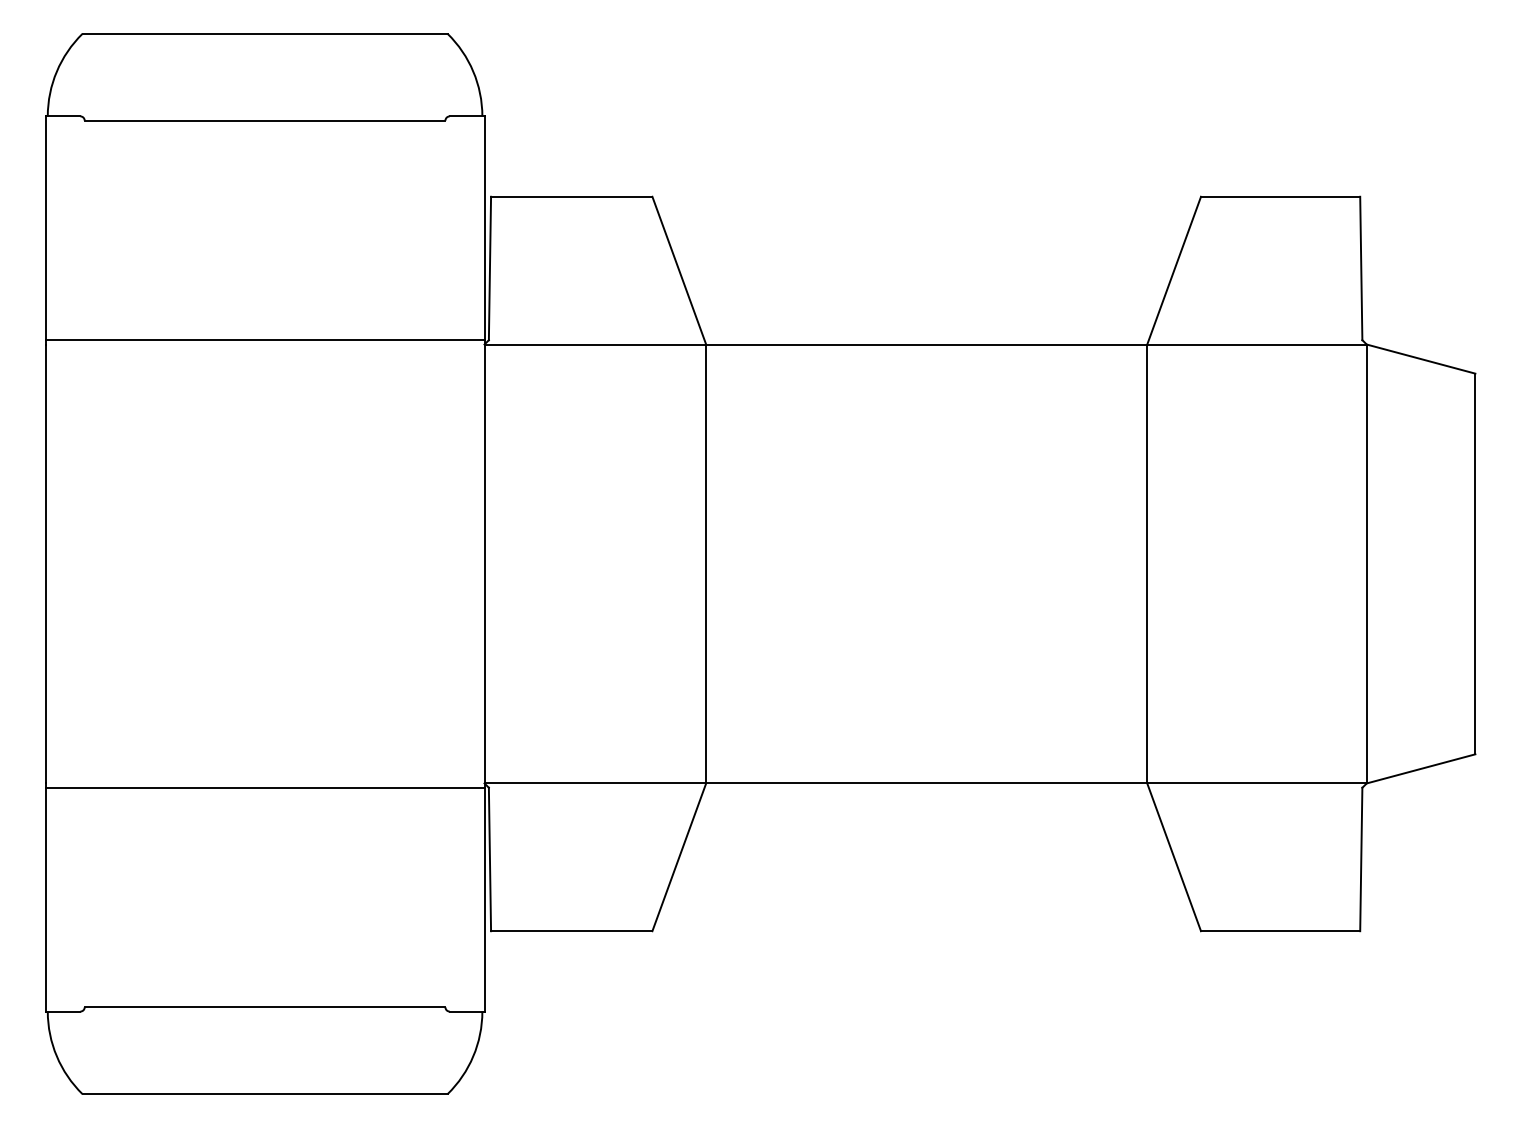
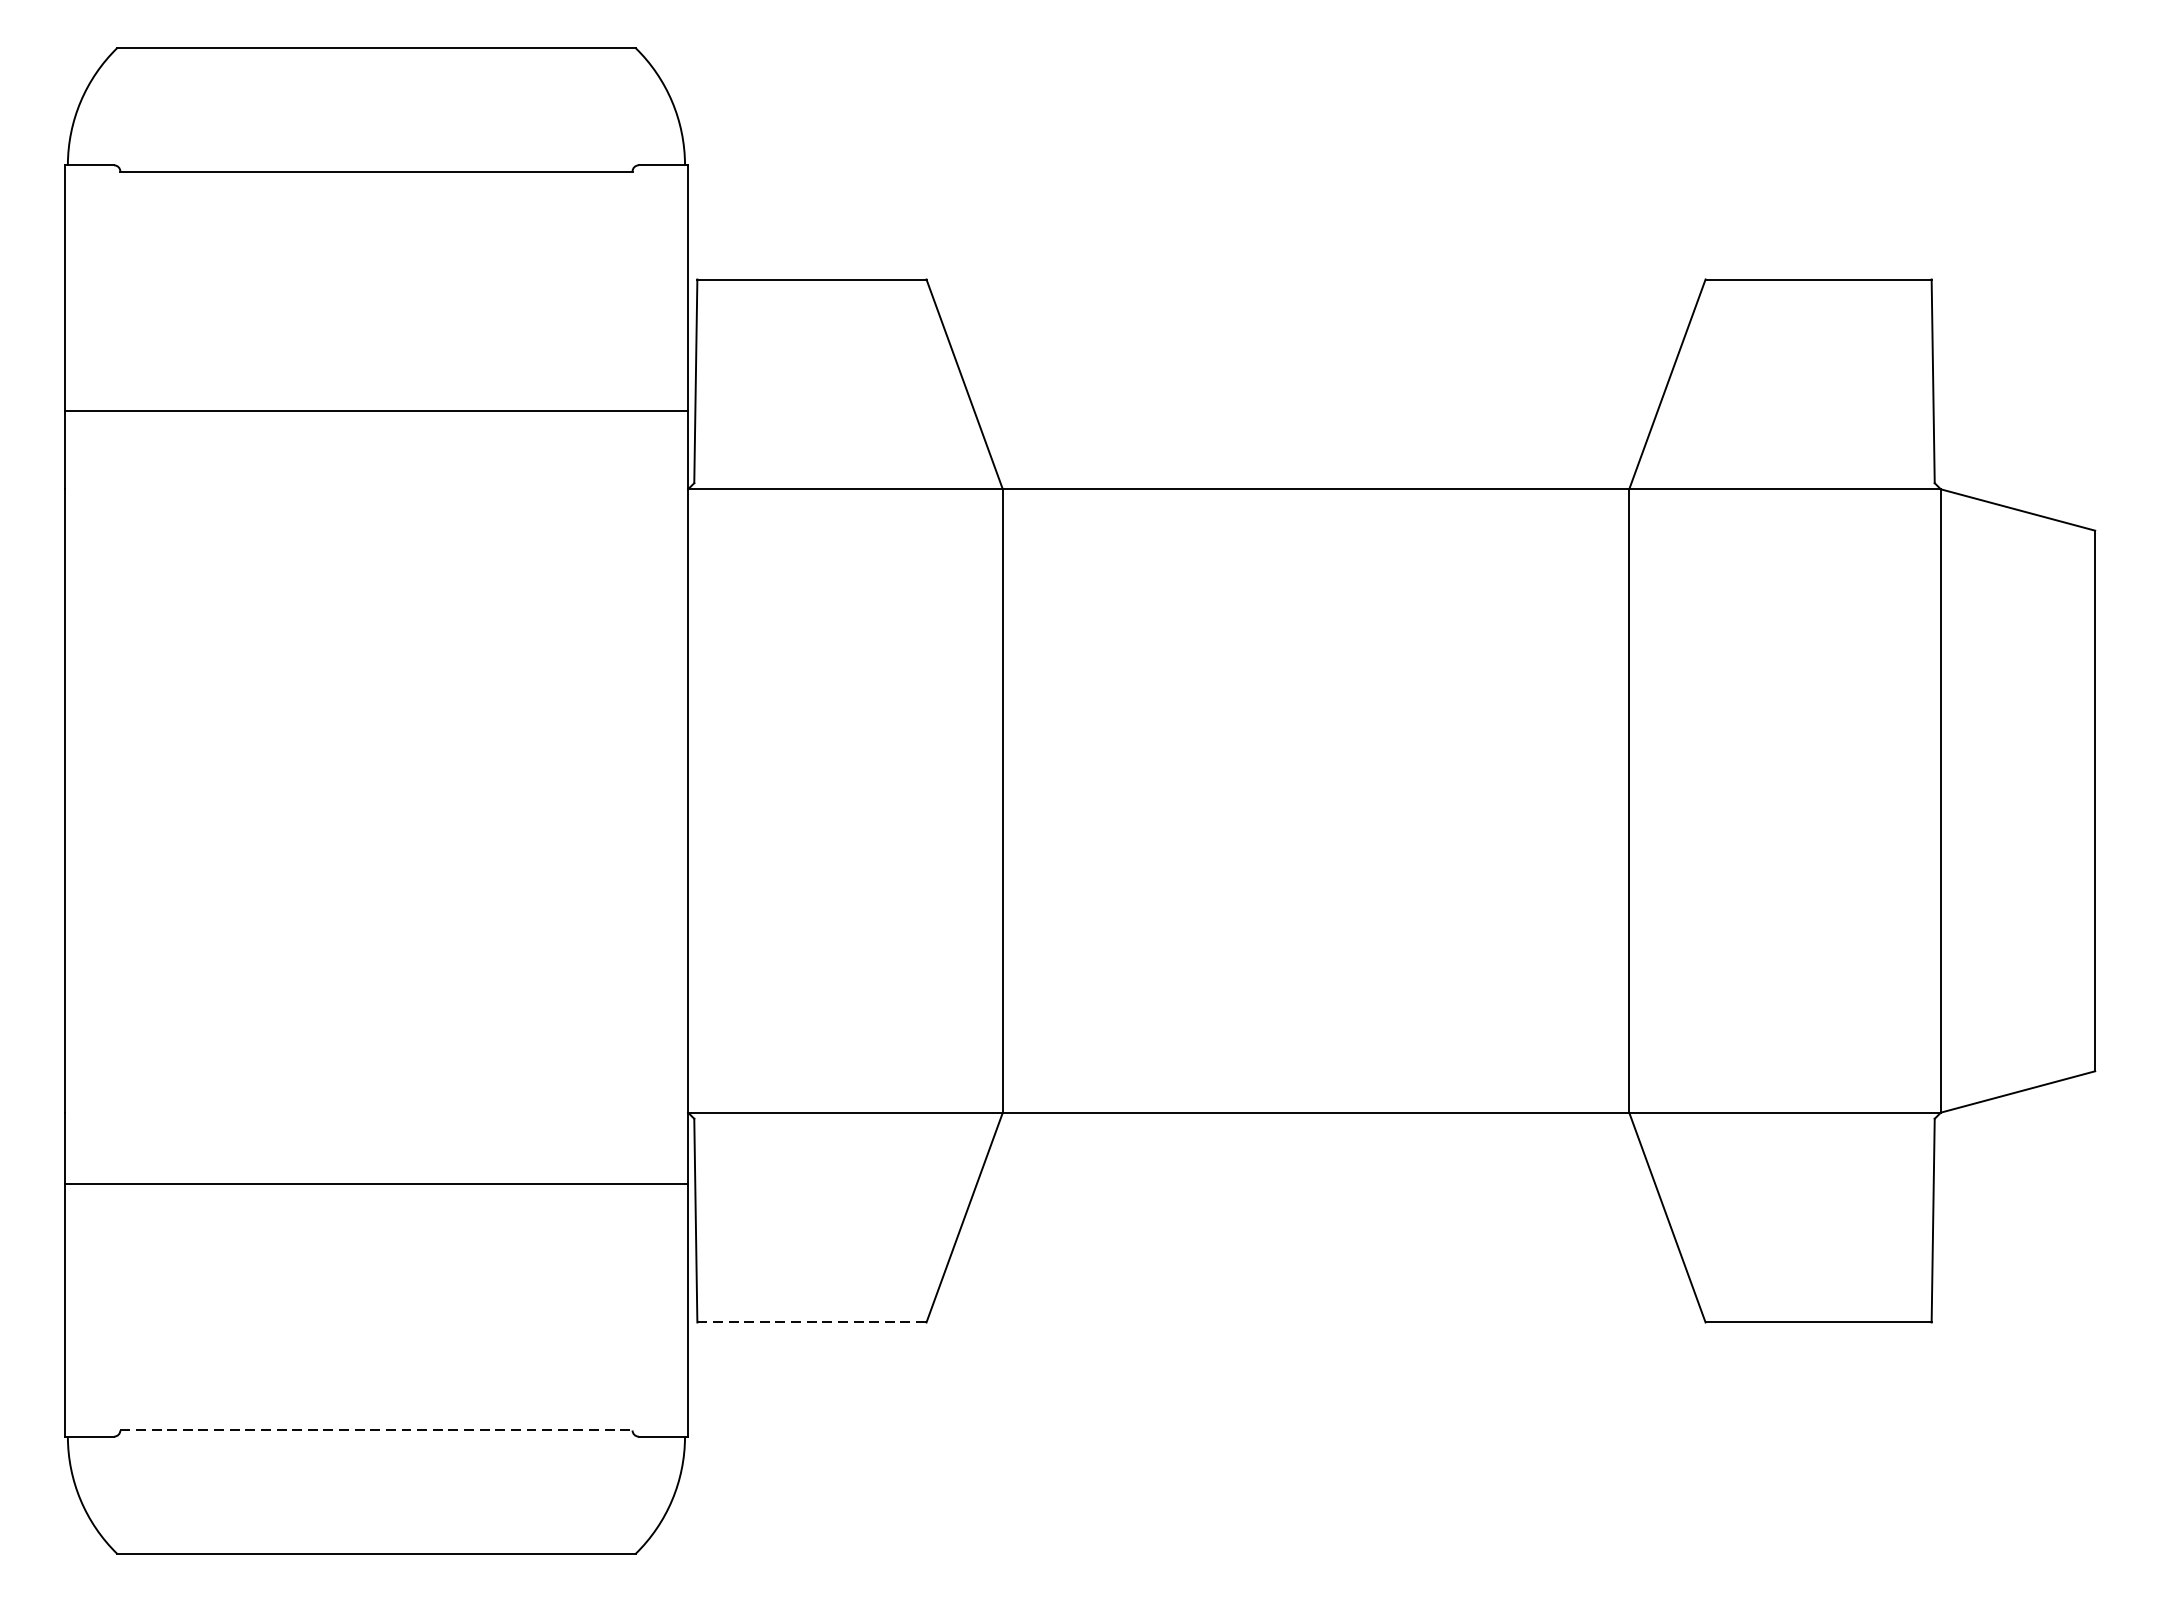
line: (264, 340) -> (375, 411), moved
line: (264, 787) -> (375, 1183), moved
line: (571, 931) -> (811, 1322), solid -> dashed
line: (265, 1007) -> (377, 1430), solid -> dashed

